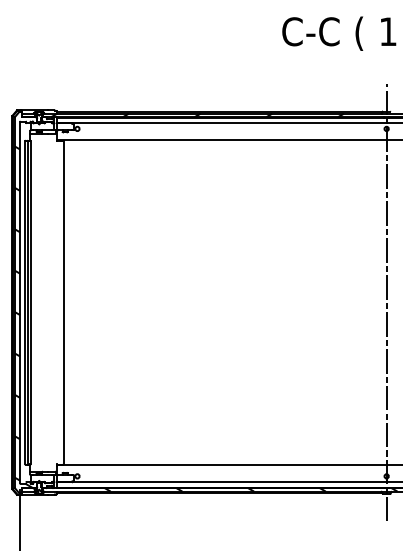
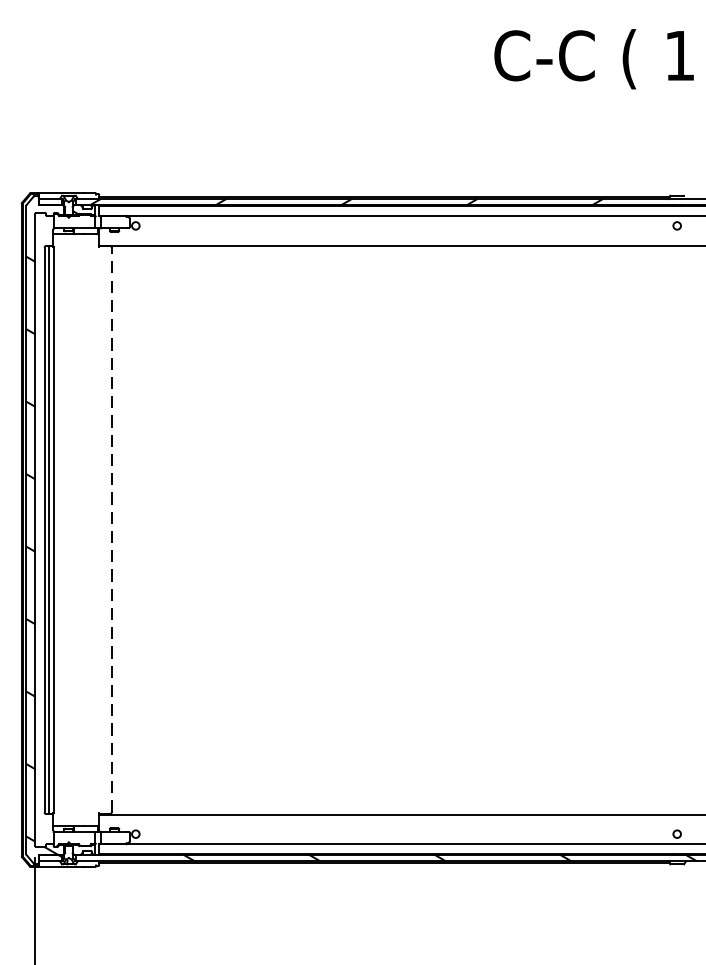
line: (63, 302) -> (111, 529), solid -> dashed
line: (386, 302) -> (676, 529), removed

